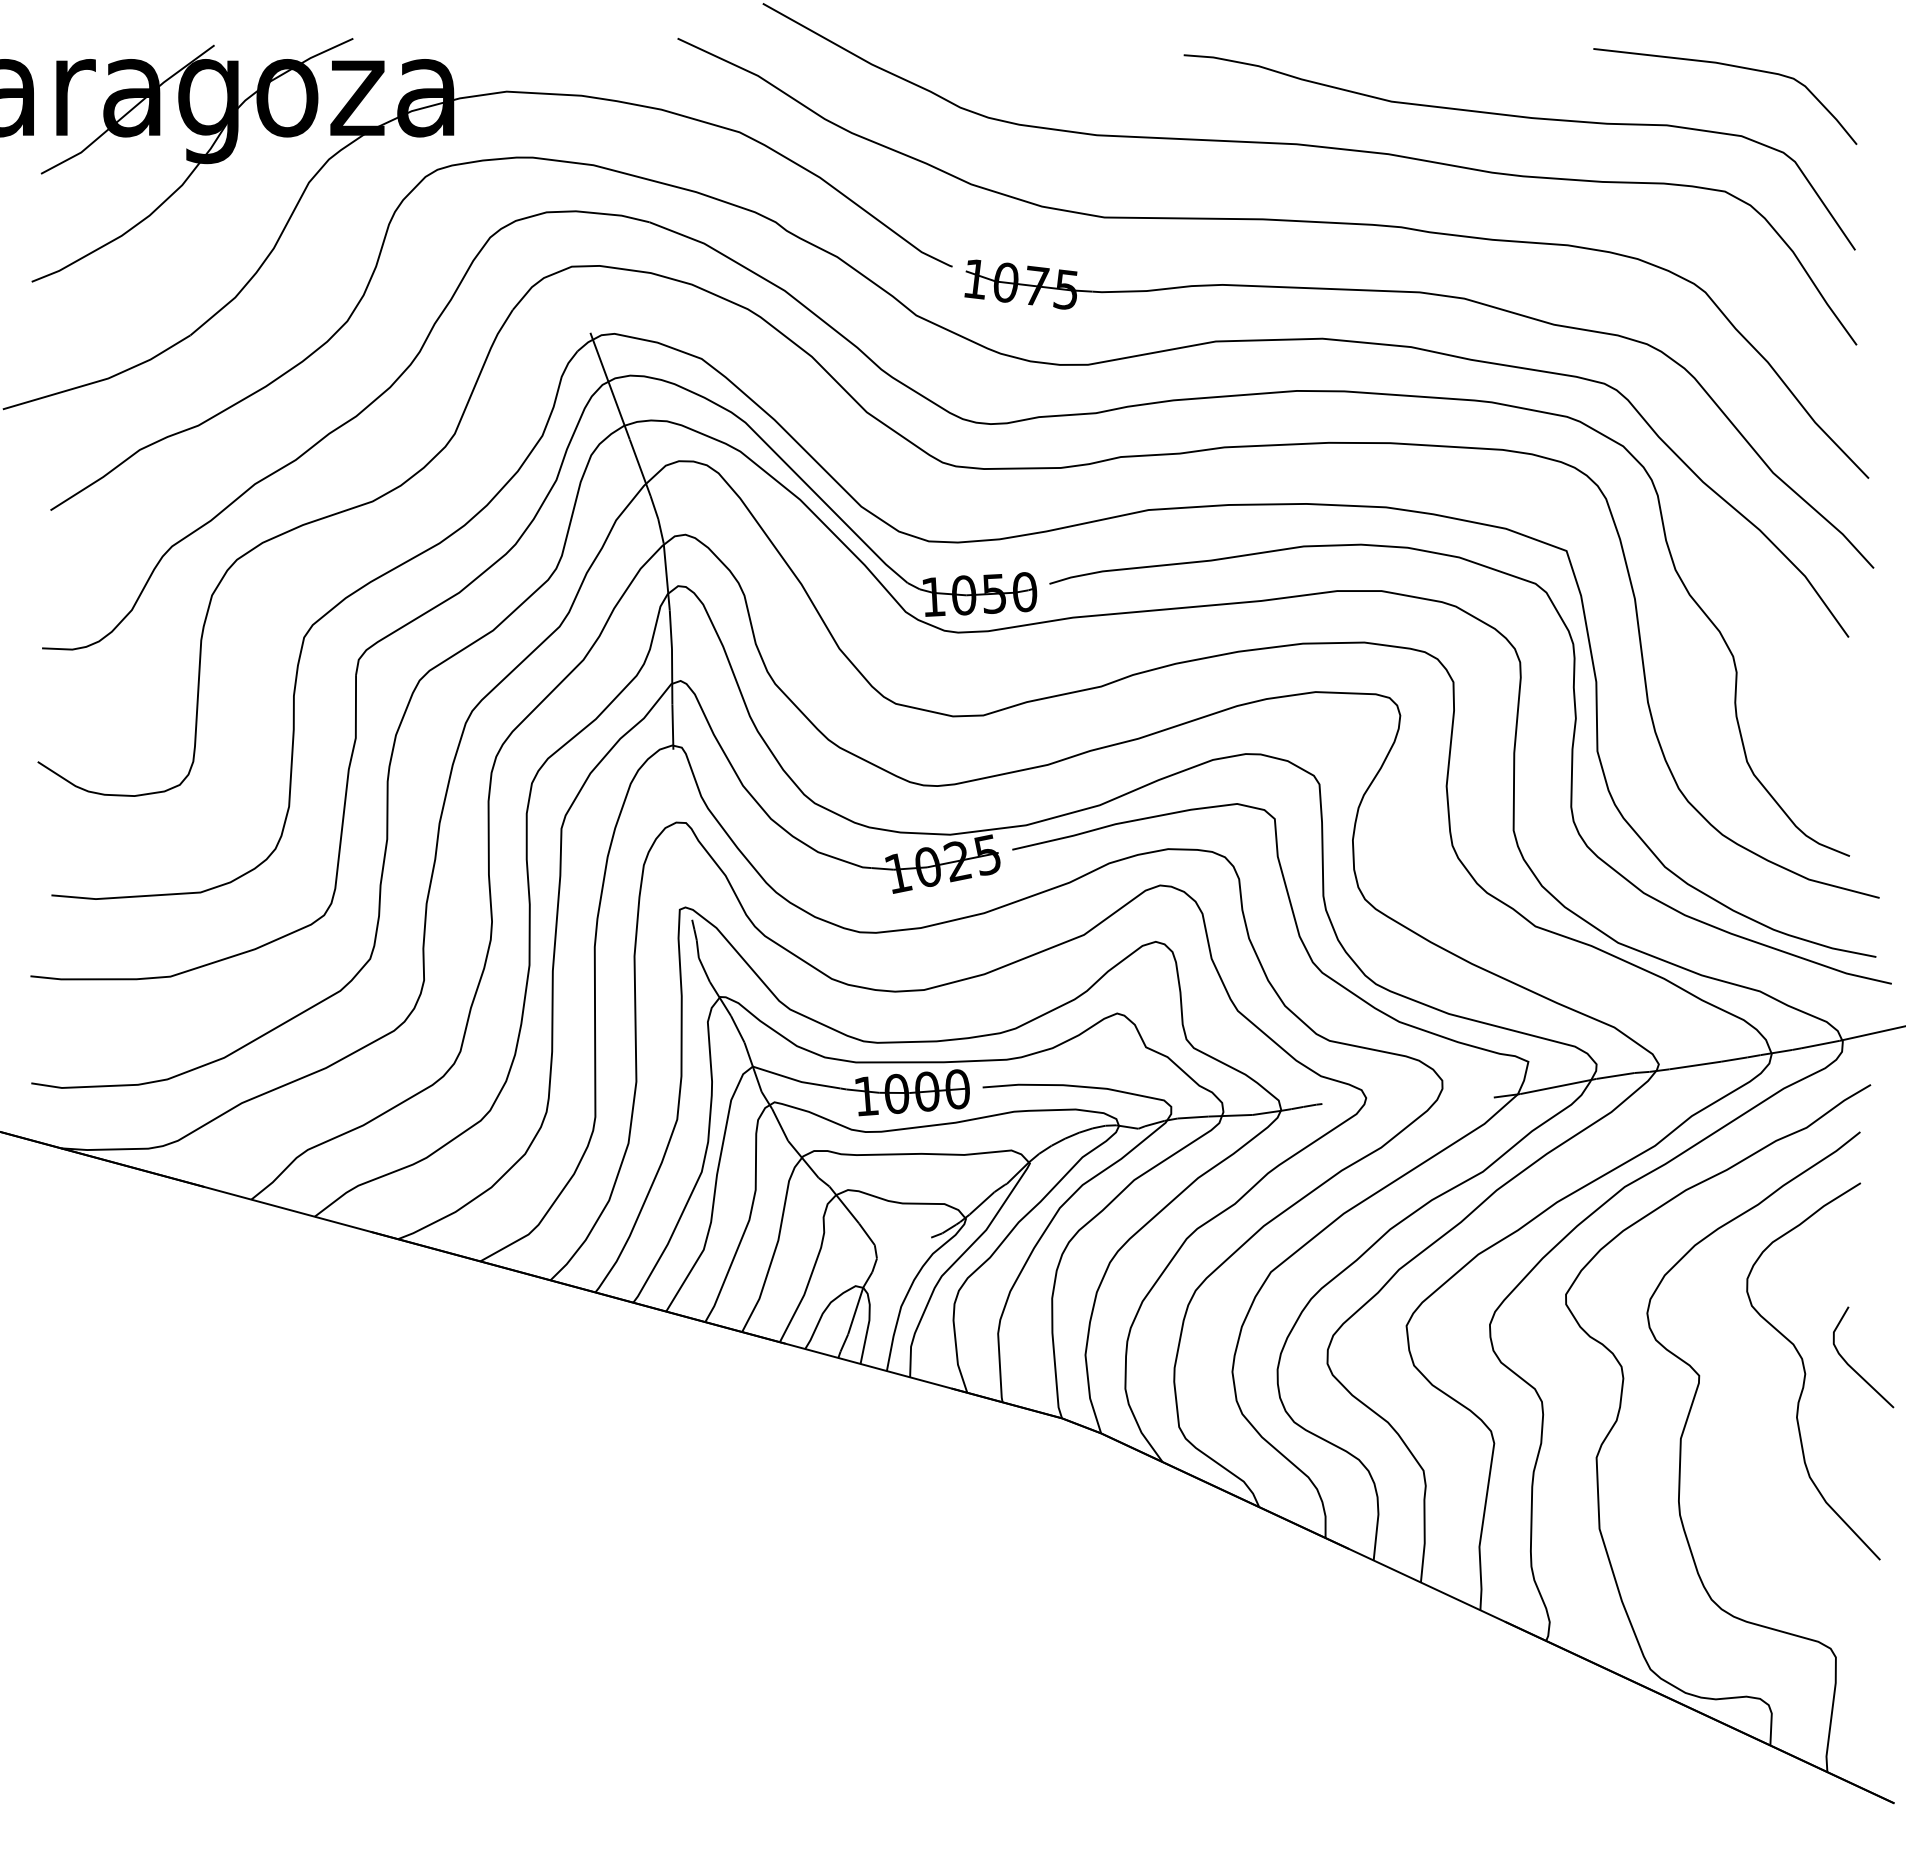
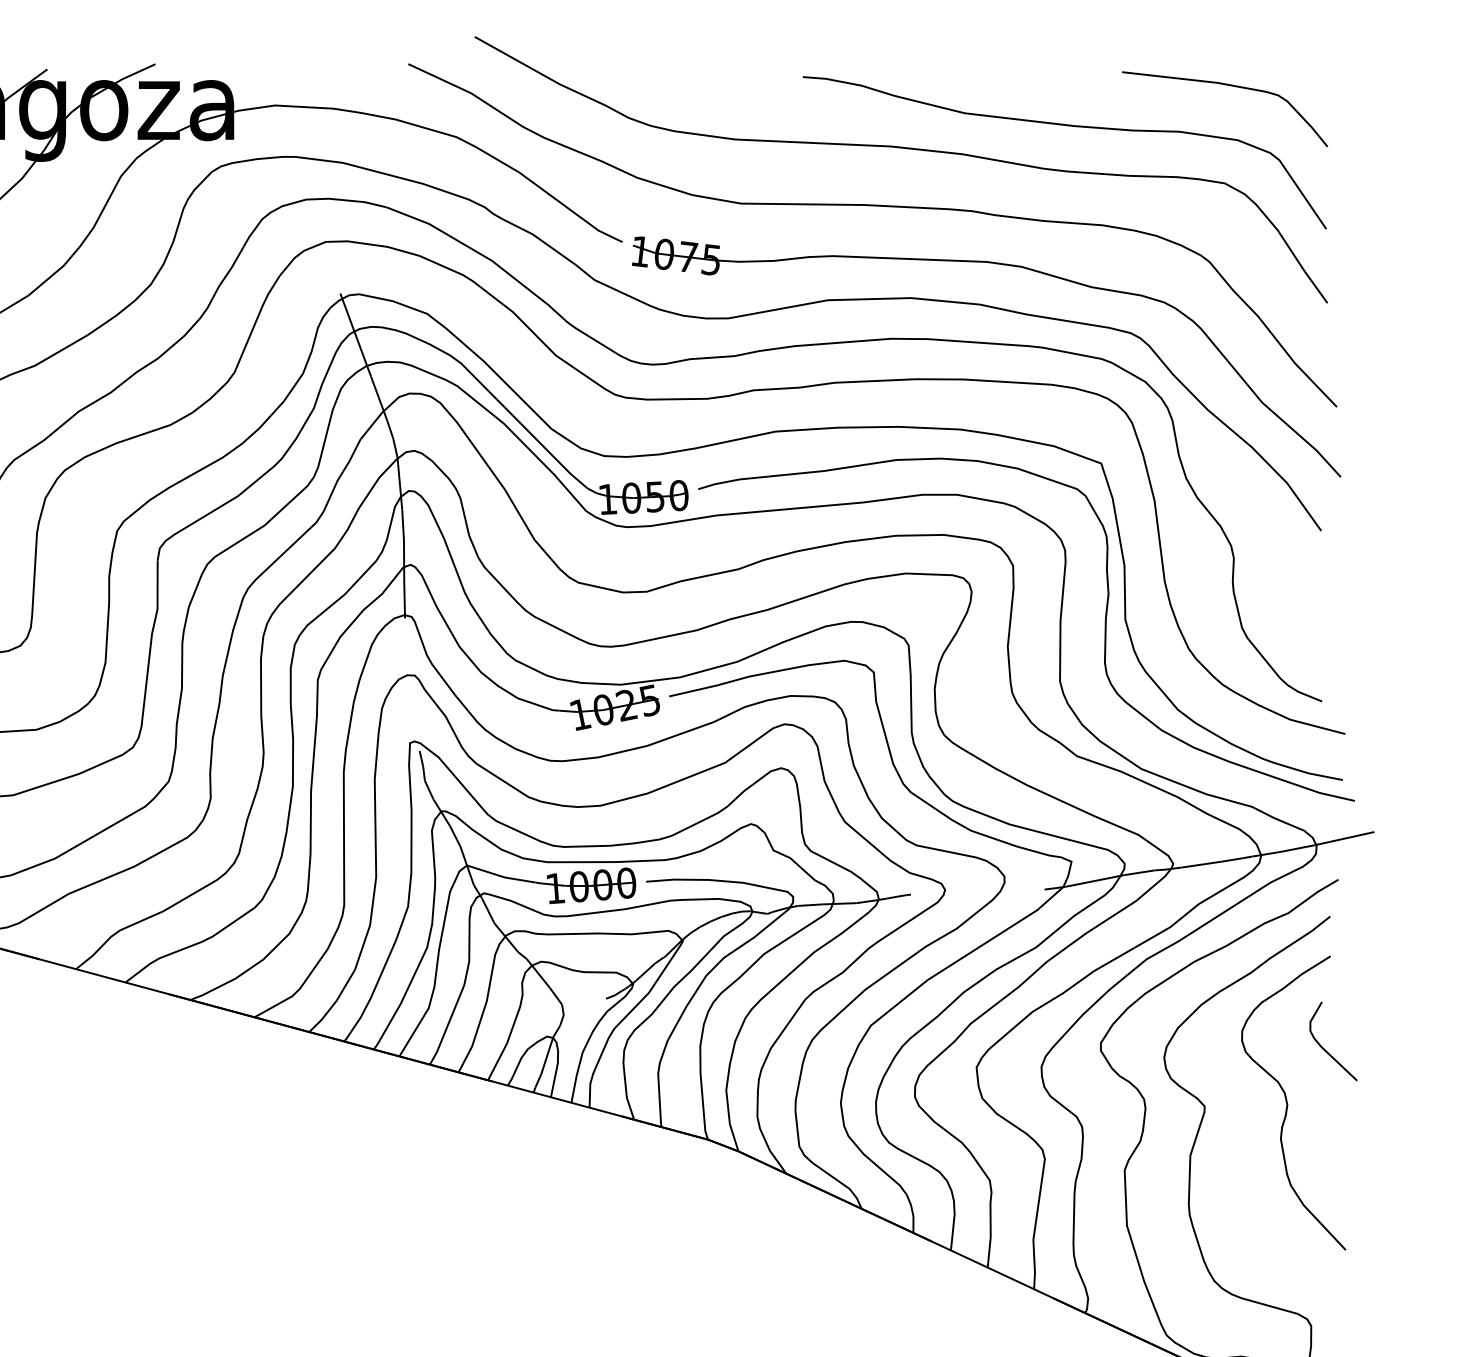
curve: (1852, 1367) -> (1324, 1049), moved

